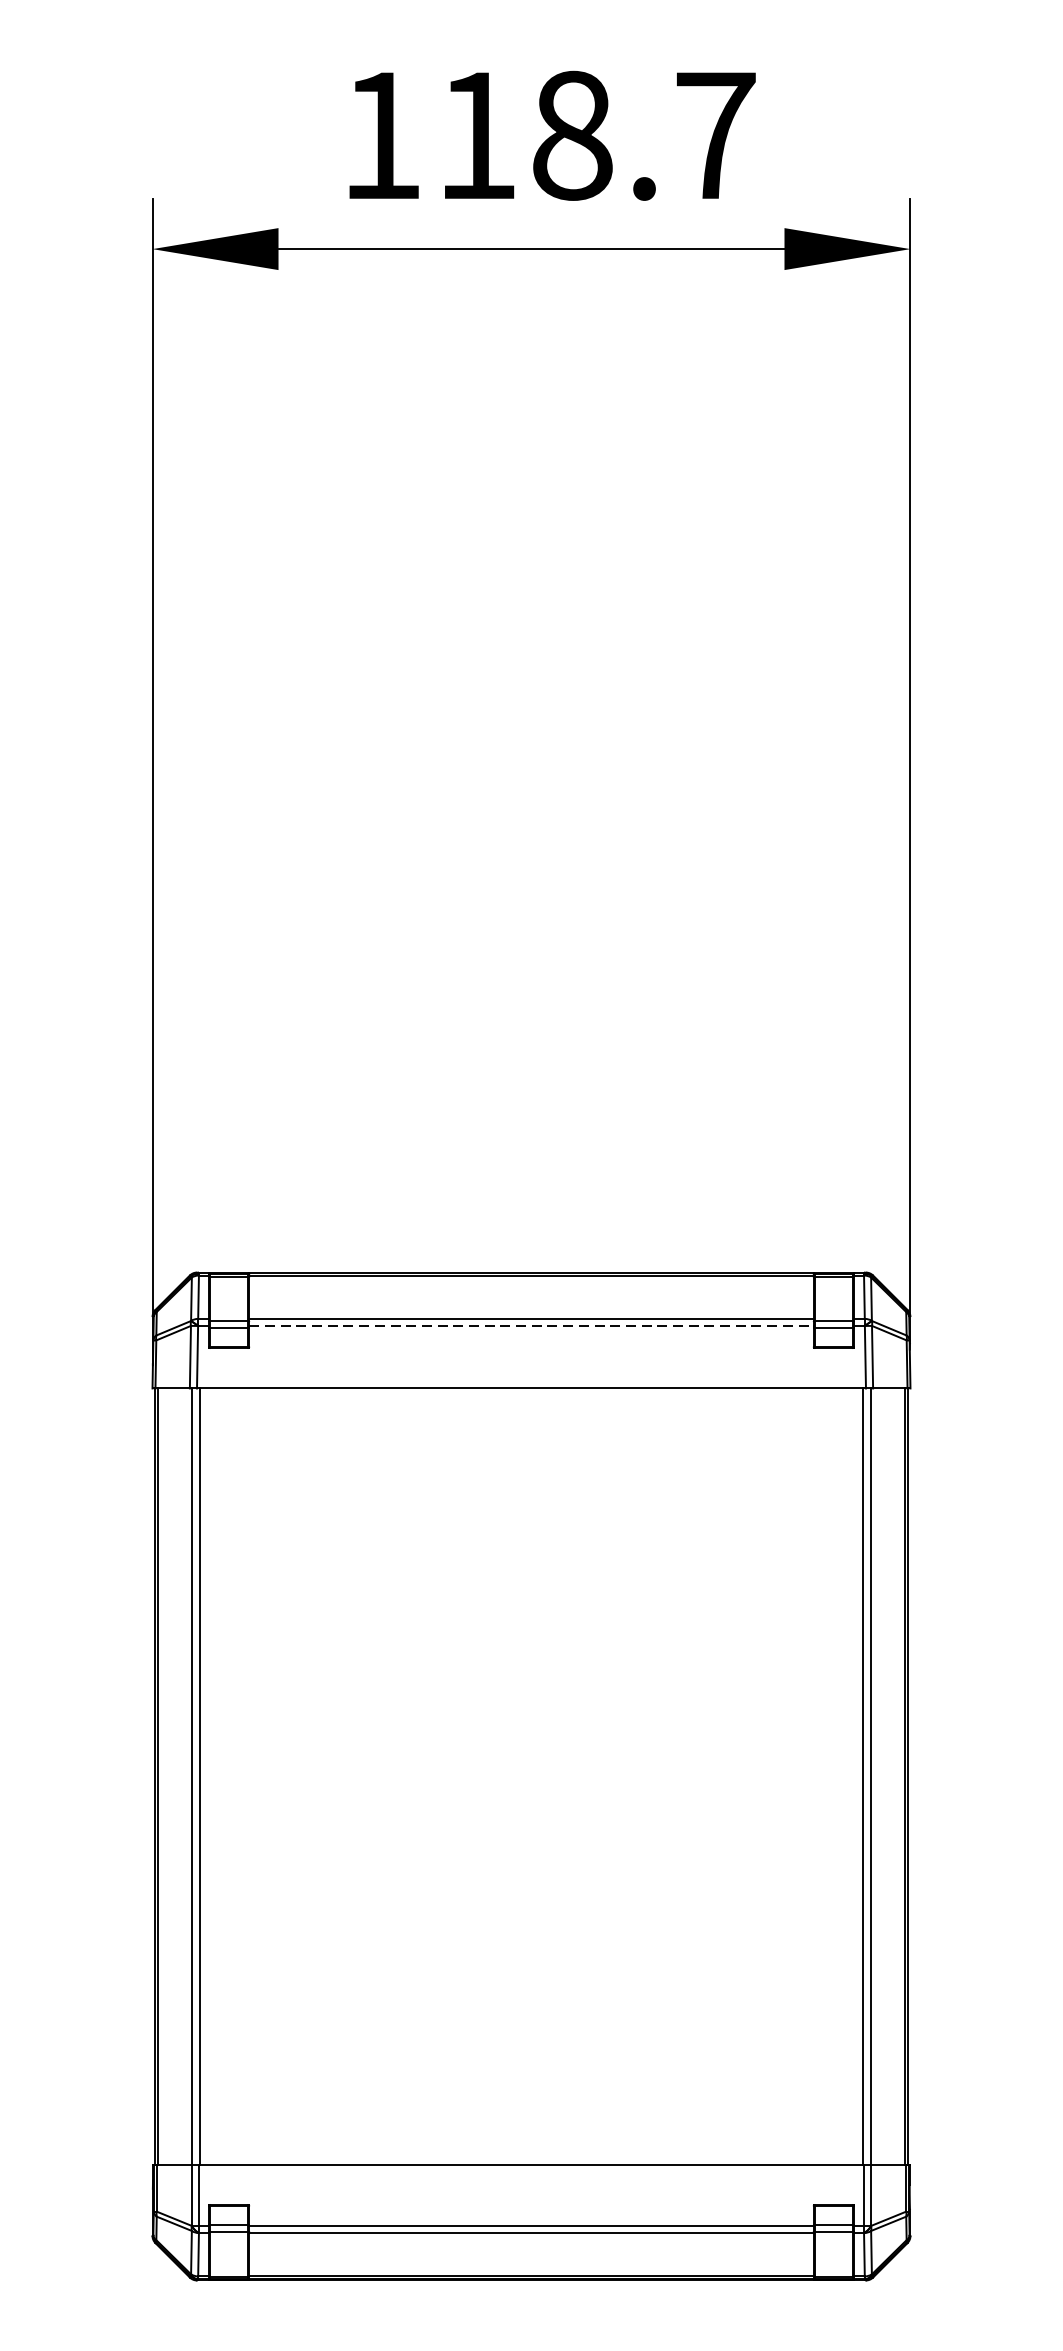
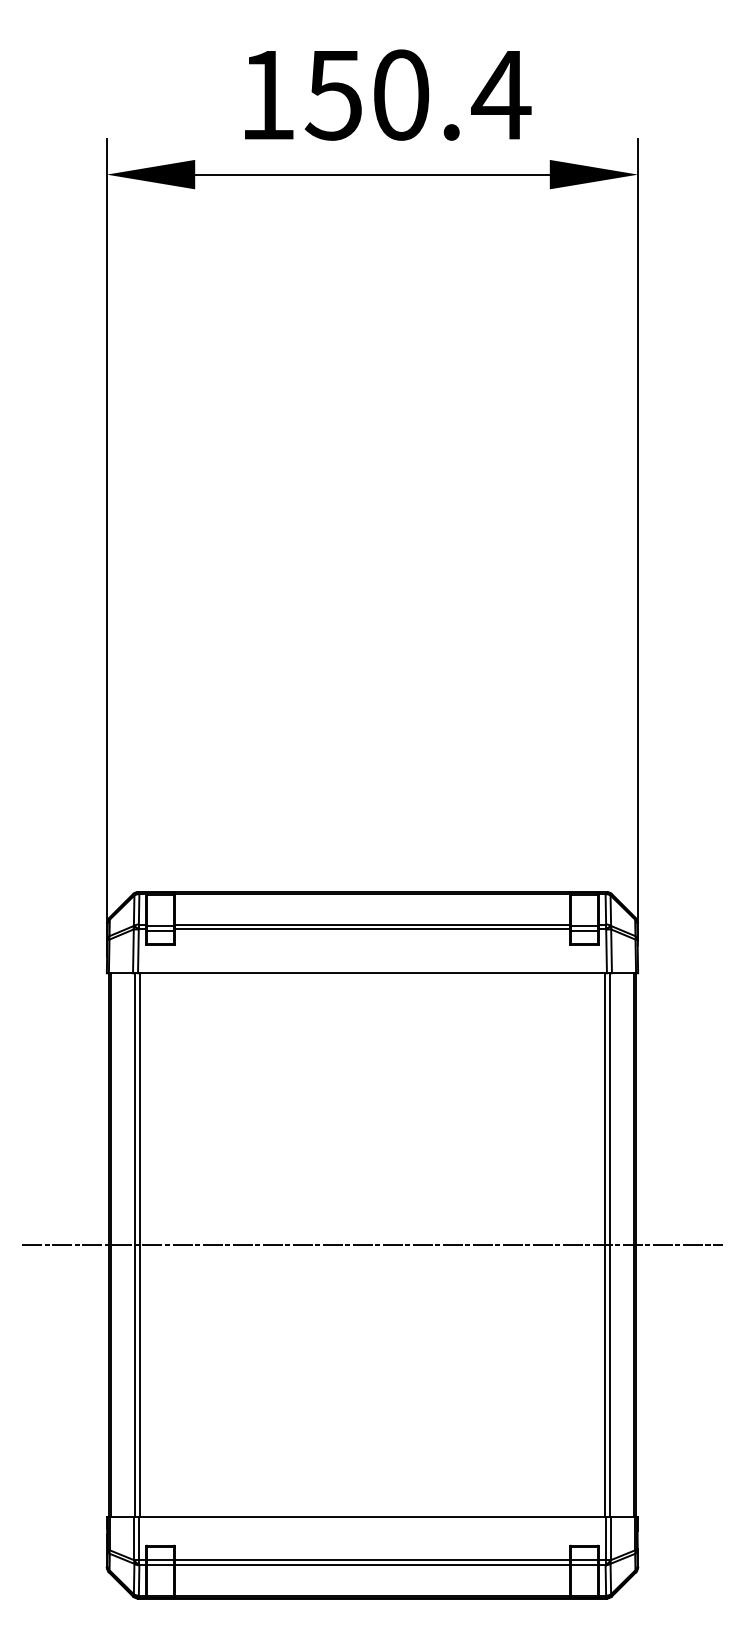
text: (595, 134) -> (417, 94), 118.7 -> 150.4
line: (531, 1326) -> (372, 929), dashed -> solid
line: (531, 1776) -> (372, 1245), added

